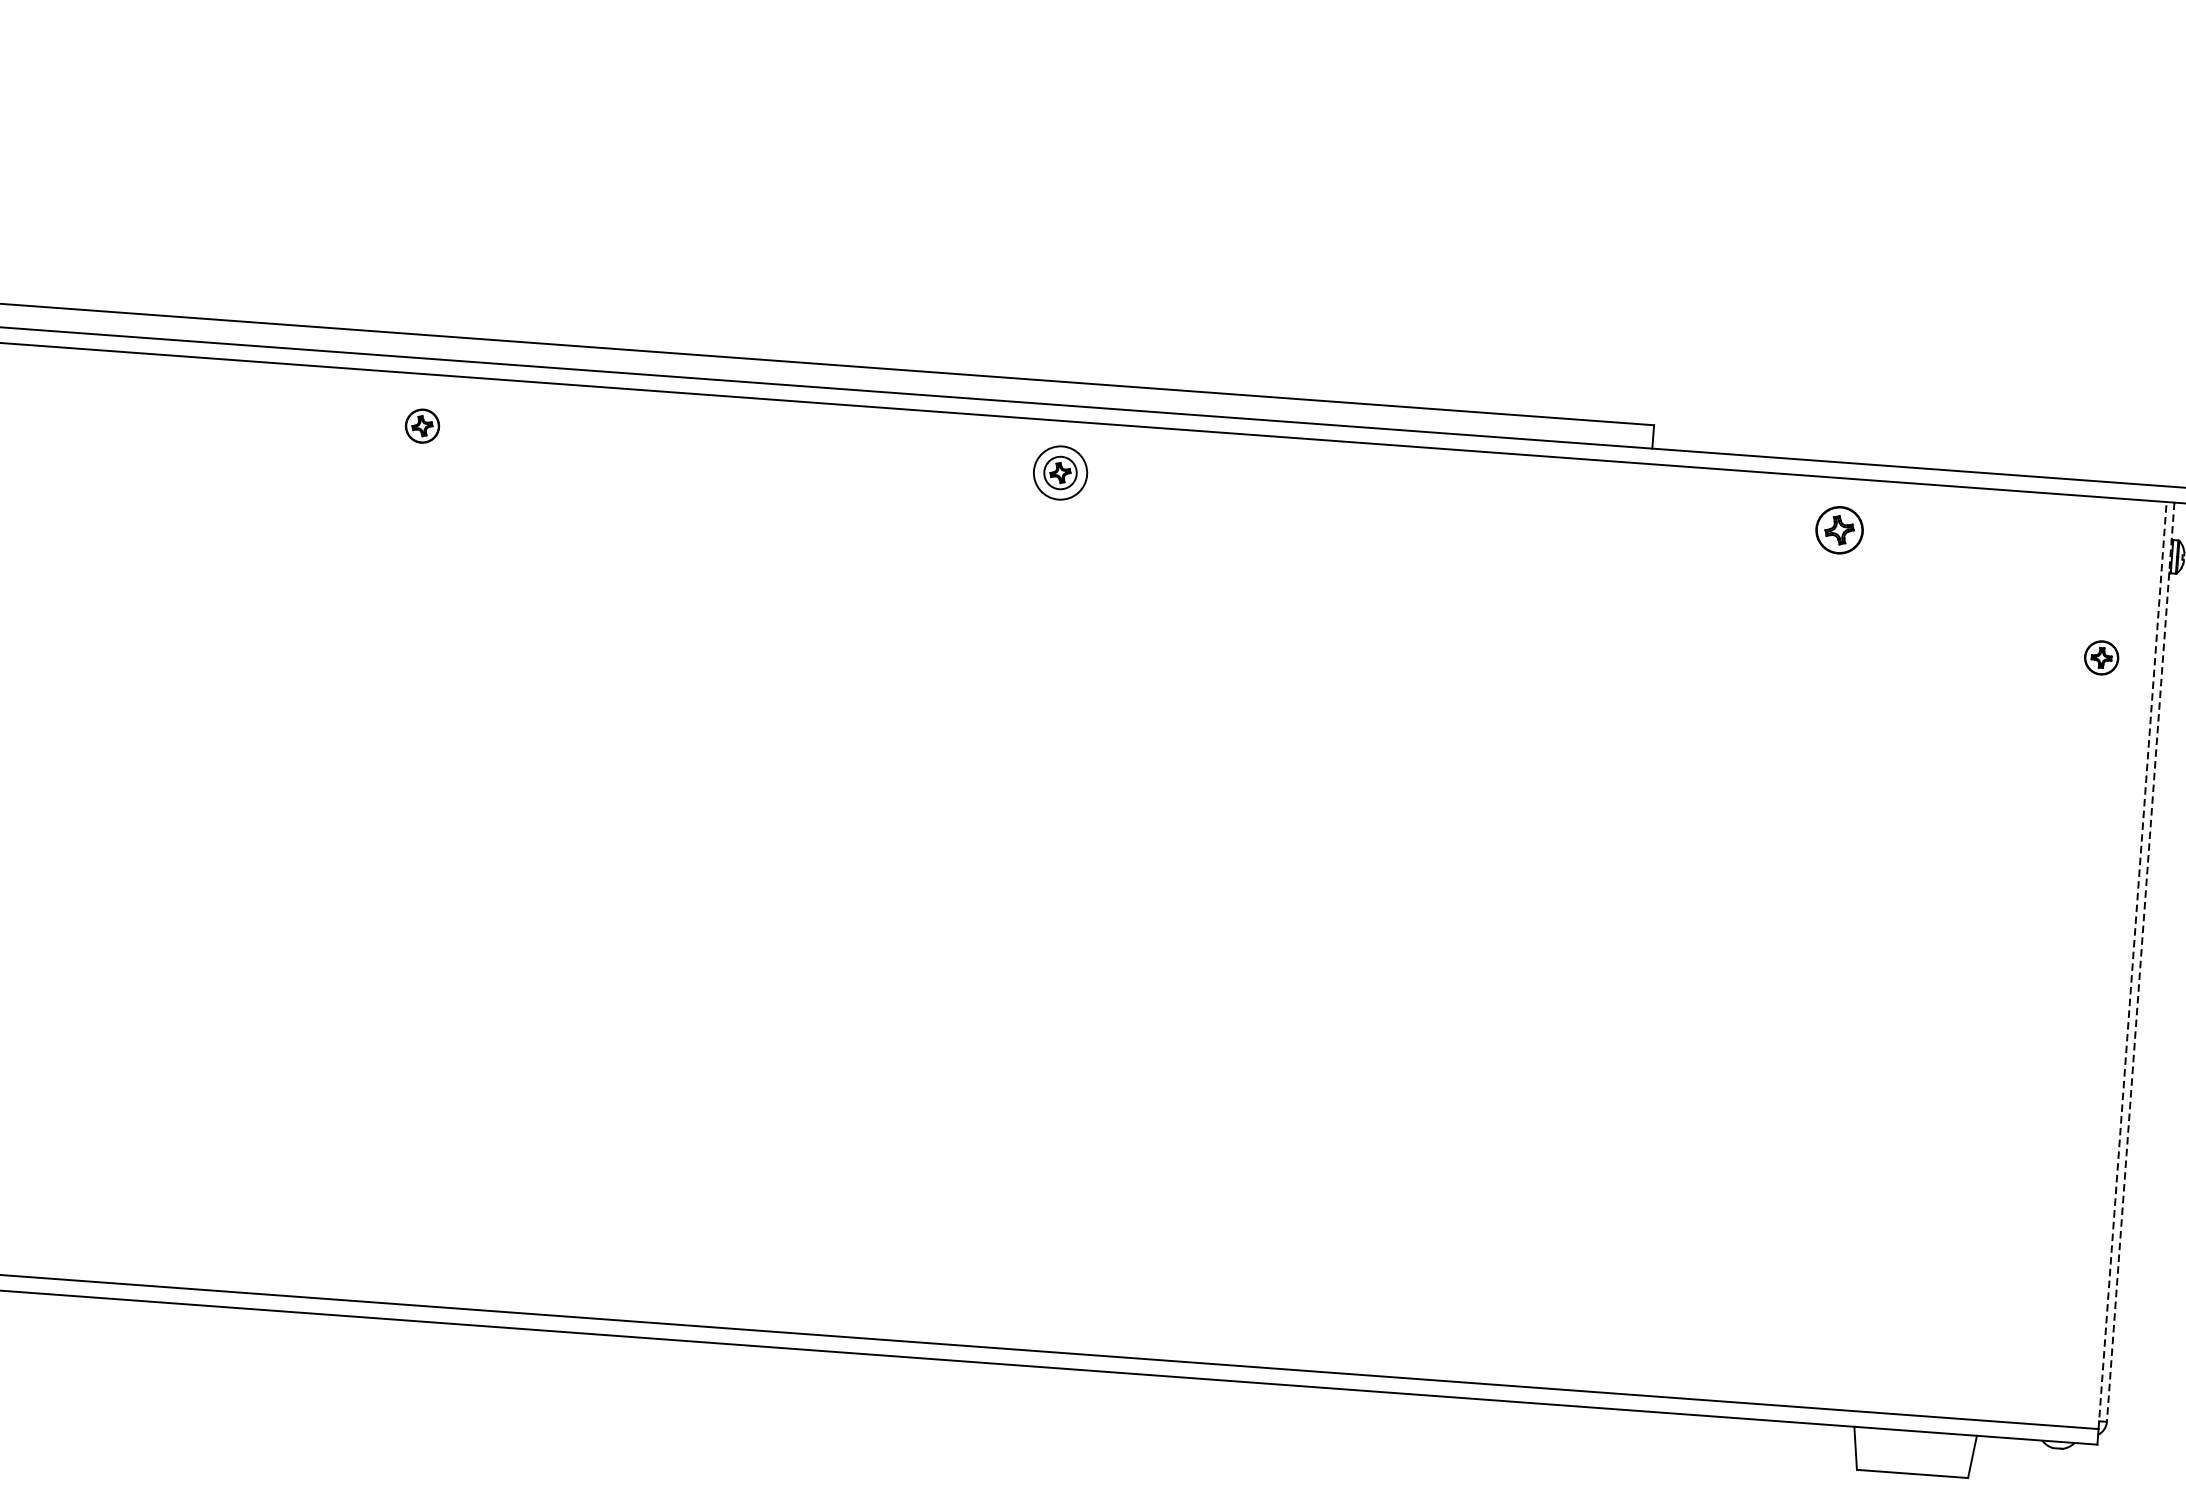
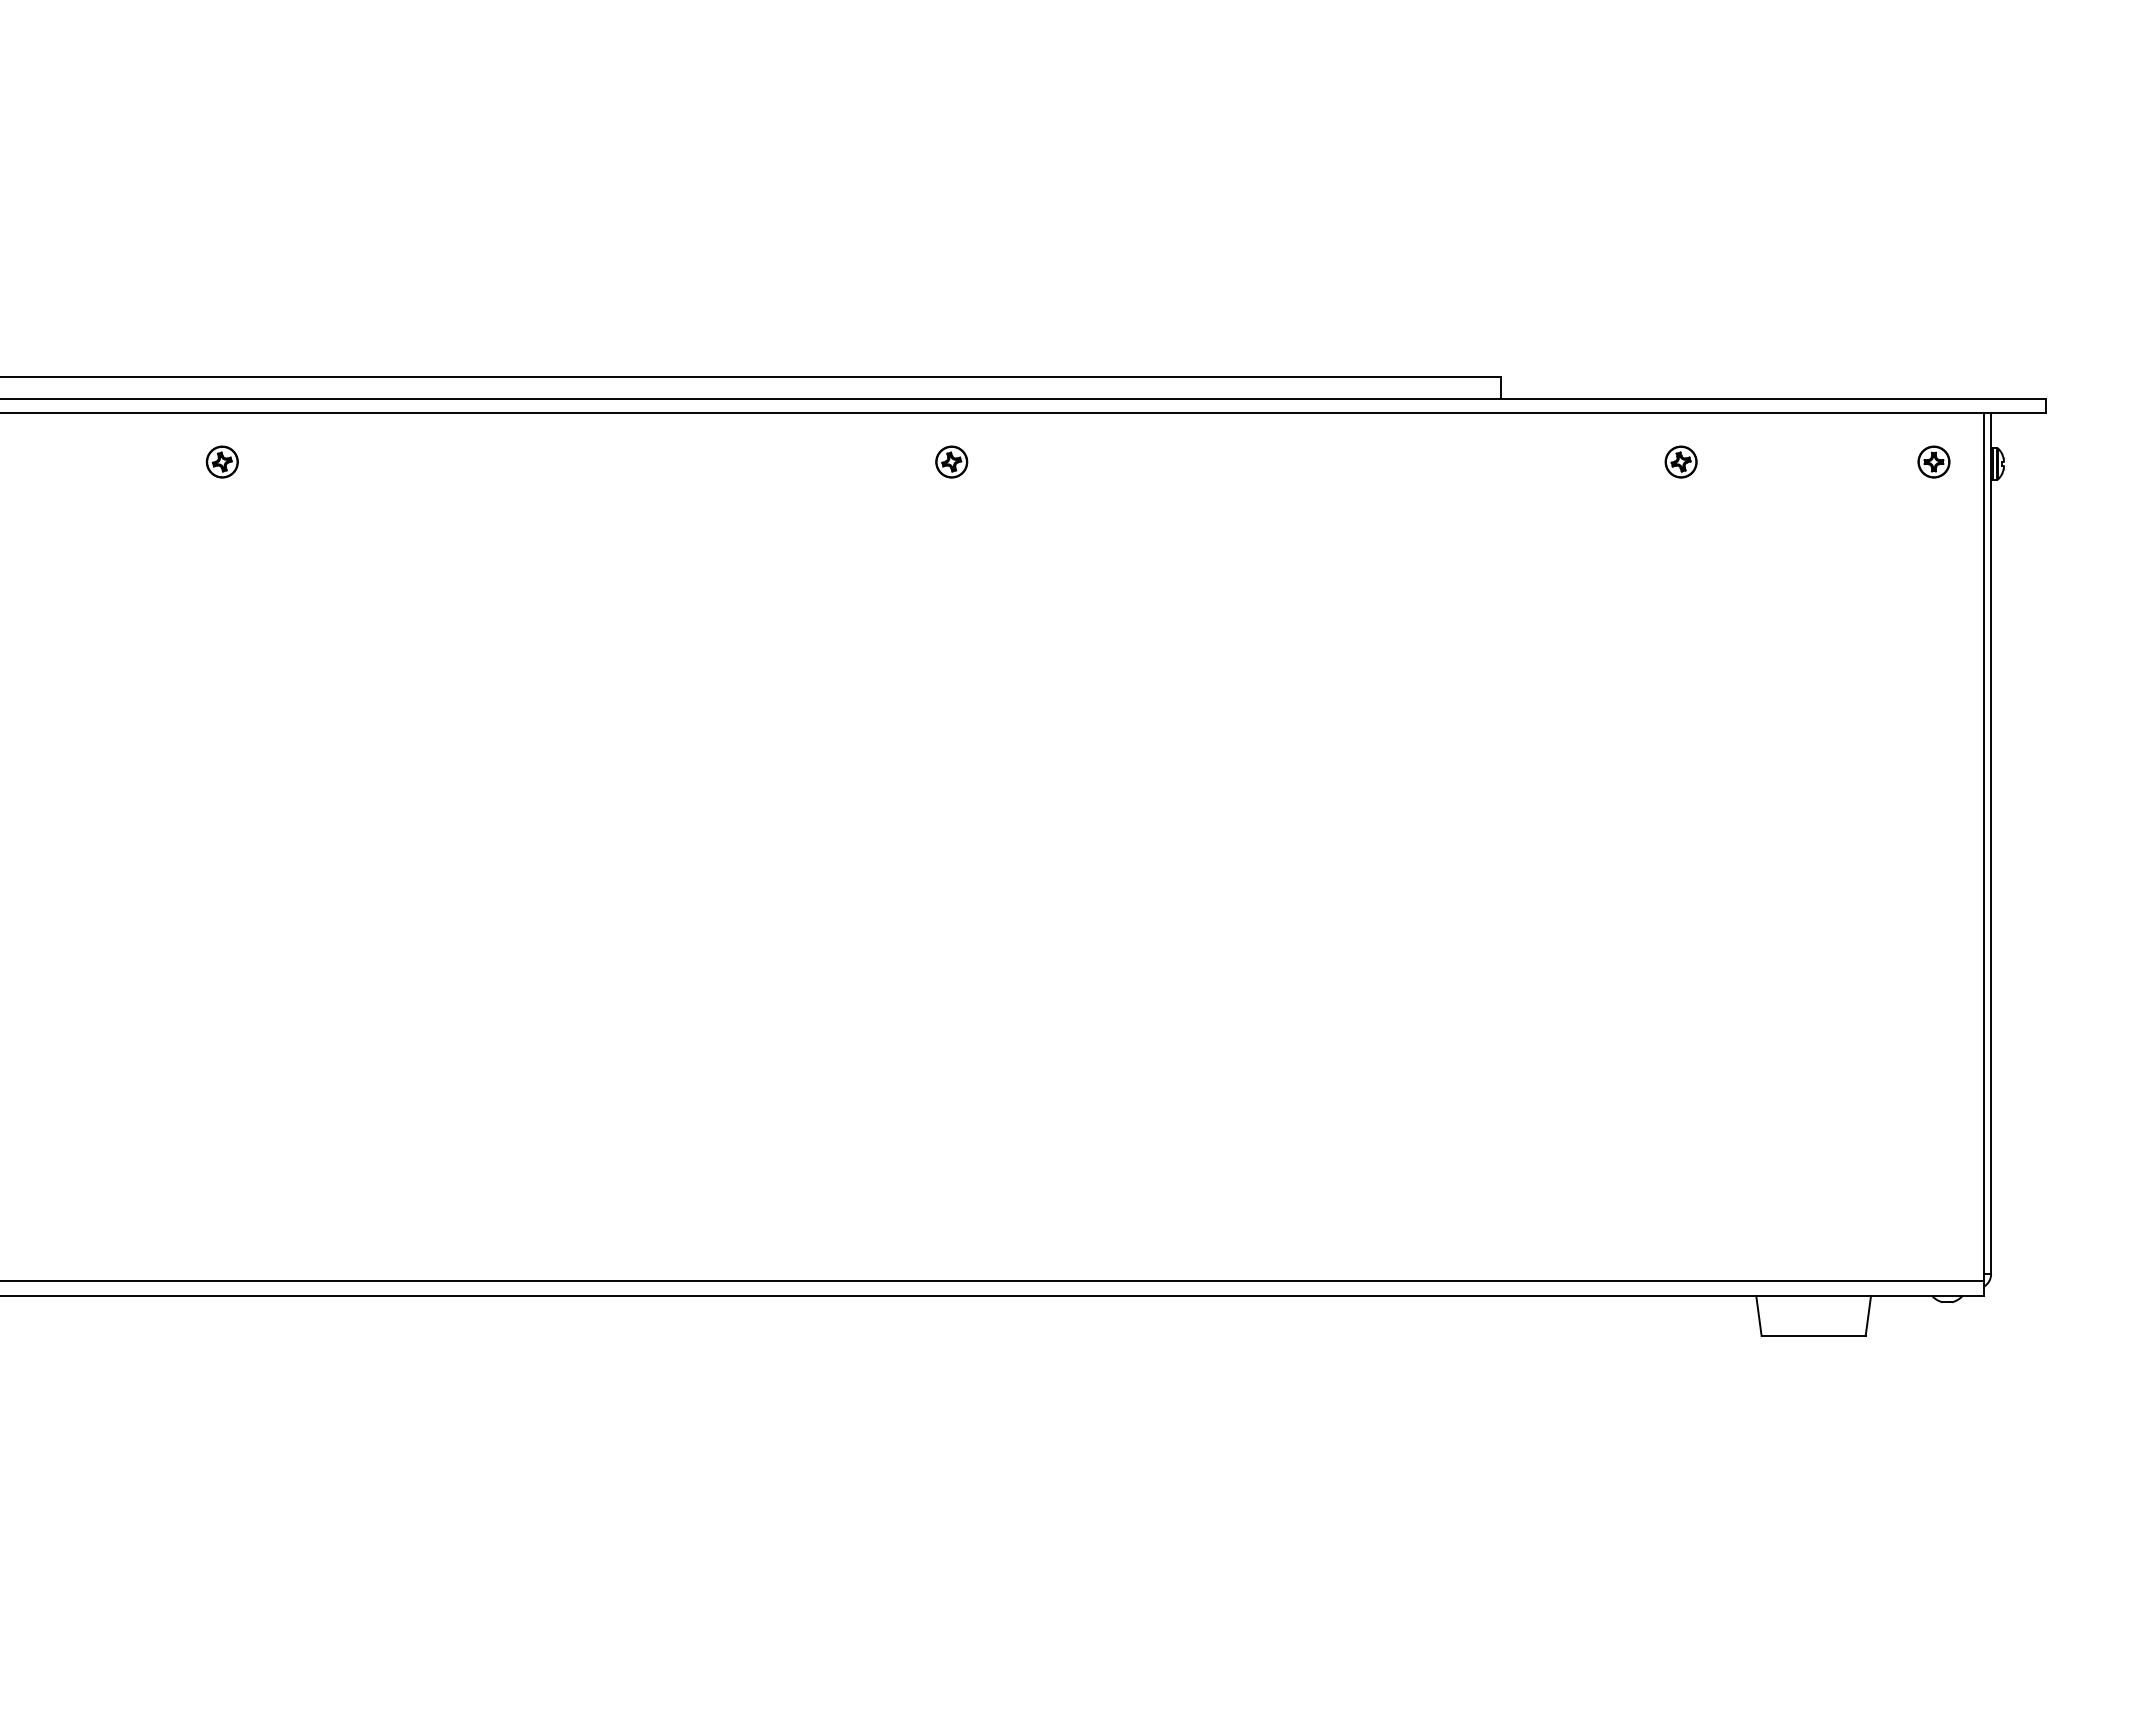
part: (421, 425) -> (221, 461), moved
circle: (1060, 472) -> (951, 461), size x0.62
part: (1838, 529) -> (1680, 461), size x0.71
part: (2101, 657) -> (1933, 461), moved
line: (2141, 963) -> (1991, 844), dashed -> solid
line: (2132, 965) -> (1983, 847), dashed -> solid

